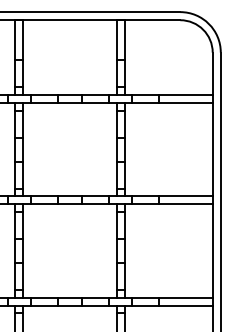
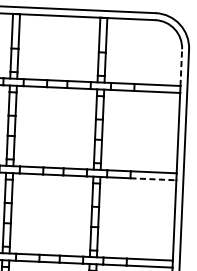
line: (212, 73) -> (181, 67), solid -> dashed
line: (186, 204) -> (153, 179), solid -> dashed

